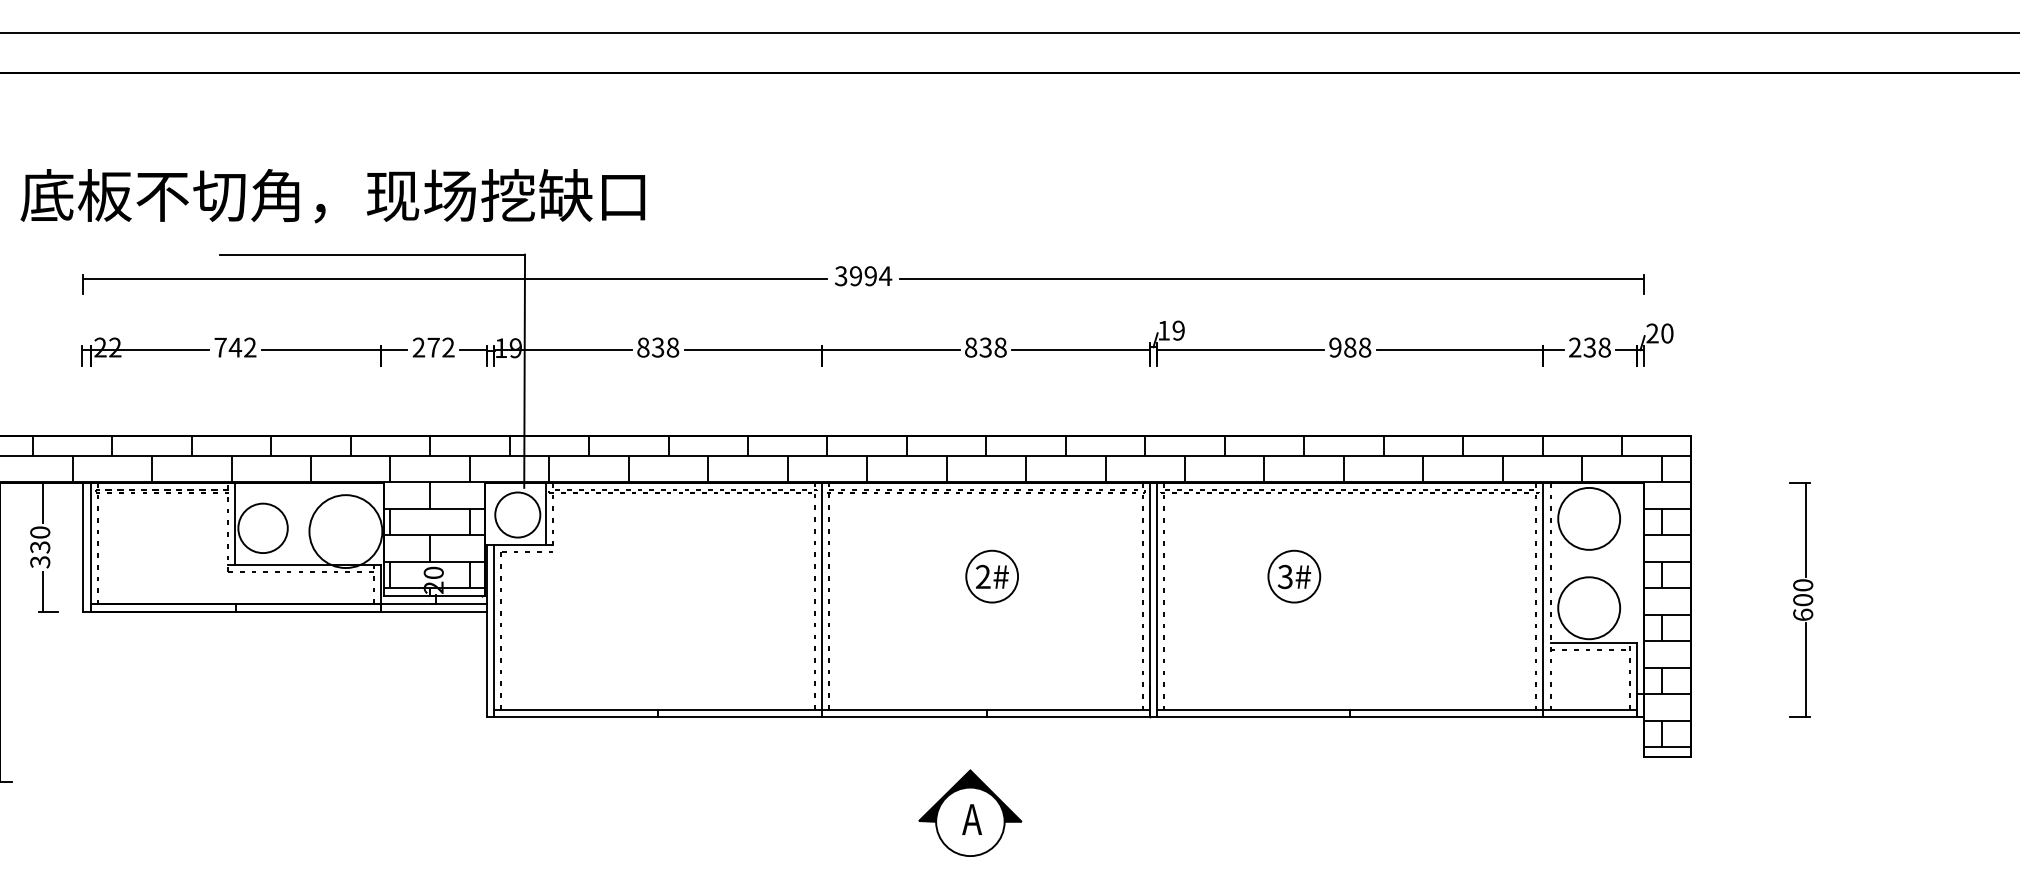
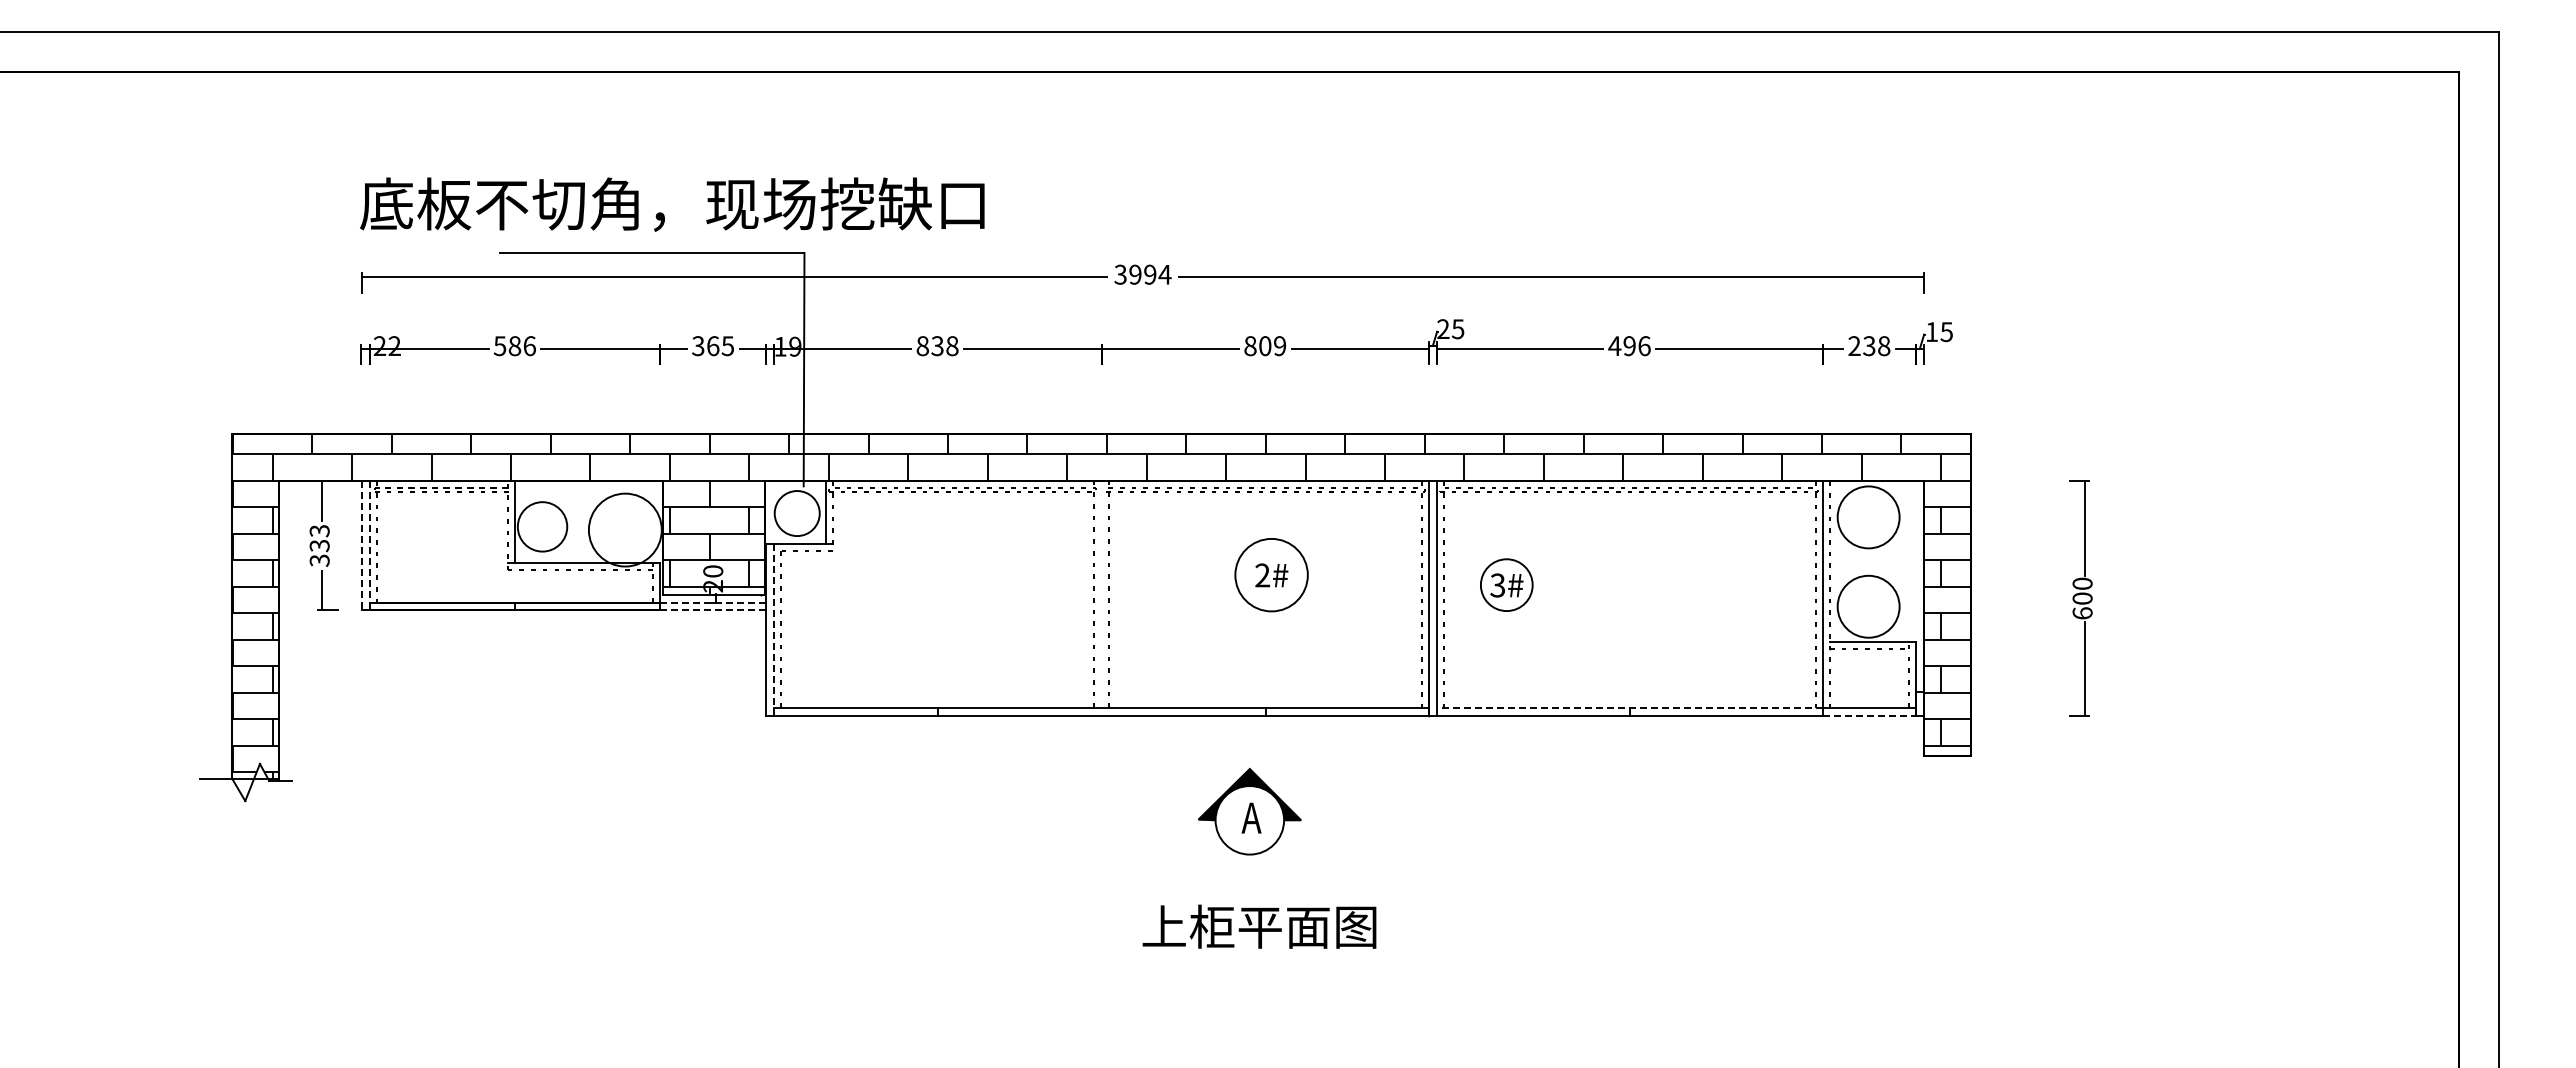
text: (333, 195) -> (672, 204), moved
text: (1171, 330) -> (1450, 329), 19 -> 25
text: (1659, 333) -> (1938, 332), 20 -> 15
text: (235, 347) -> (514, 346), 742 -> 586
text: (434, 347) -> (713, 346), 272 -> 365
text: (993, 347) -> (1272, 346), 838 -> 809
text: (1350, 347) -> (1629, 346), 988 -> 496
text: (40, 532) -> (319, 531), 330 -> 333
line: (83, 546) -> (362, 545), solid -> dashed
line: (90, 546) -> (369, 545), solid -> dashed
part: (1294, 575) -> (1506, 584), moved
circle: (992, 576) -> (1271, 575), size x1.4
line: (822, 599) -> (1101, 598), removed
line: (434, 603) -> (713, 602), solid -> dashed
line: (434, 611) -> (713, 610), solid -> dashed
line: (494, 630) -> (773, 629), solid -> dashed
line: (1350, 709) -> (1629, 708), solid -> dashed
line: (1594, 716) -> (1873, 715), solid -> dashed

